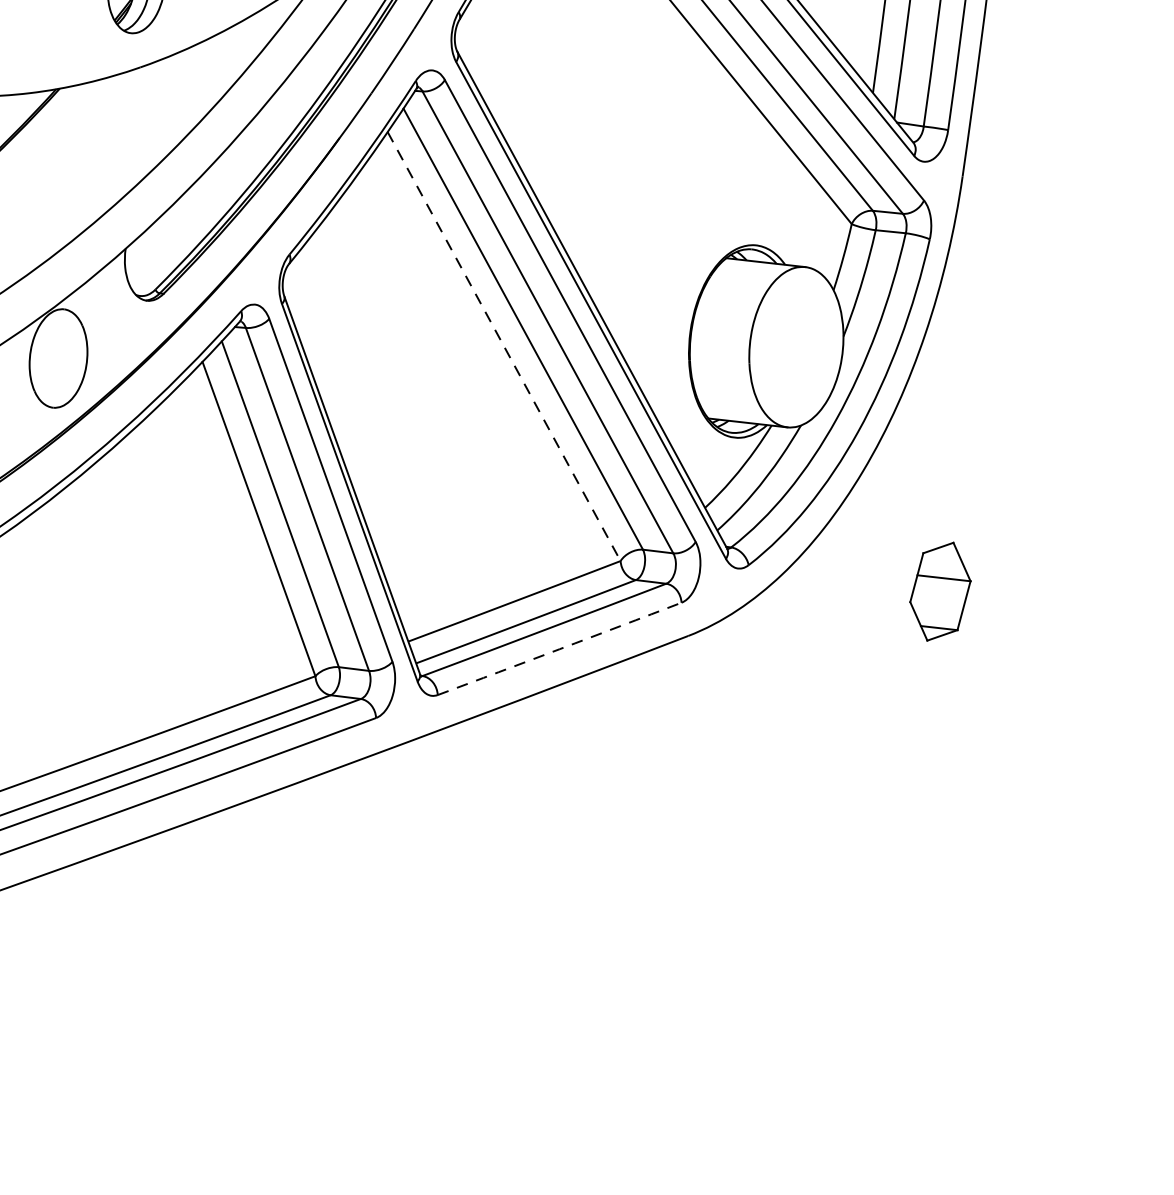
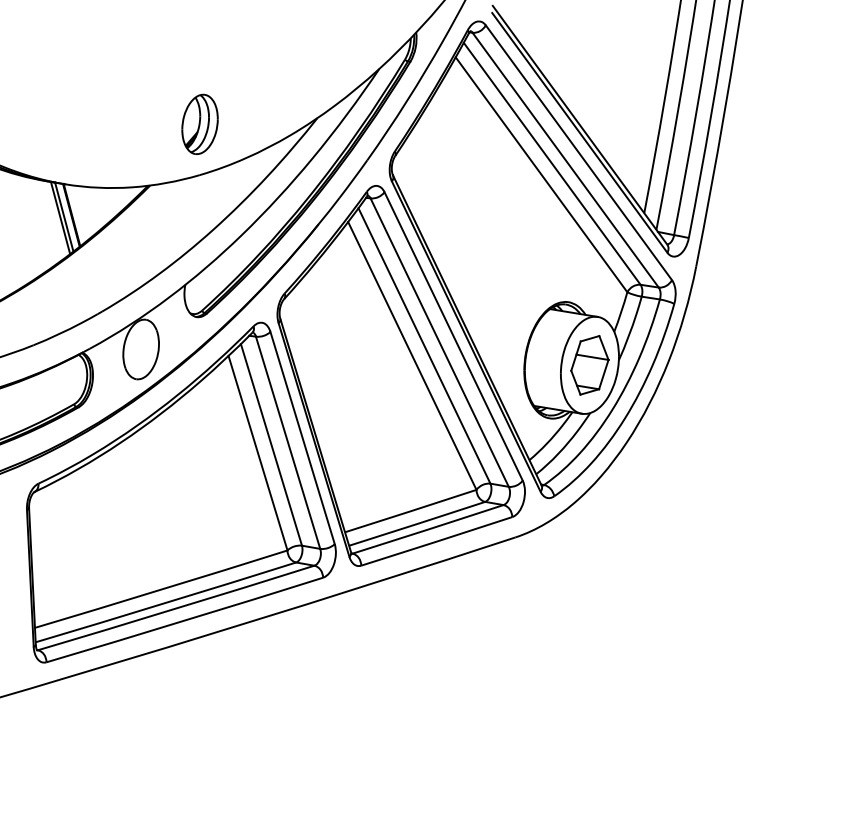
line: (504, 345) -> (412, 355), dashed -> solid
part: (939, 591) -> (589, 365), moved
arc: (559, 649) -> (436, 541), dashed -> solid

